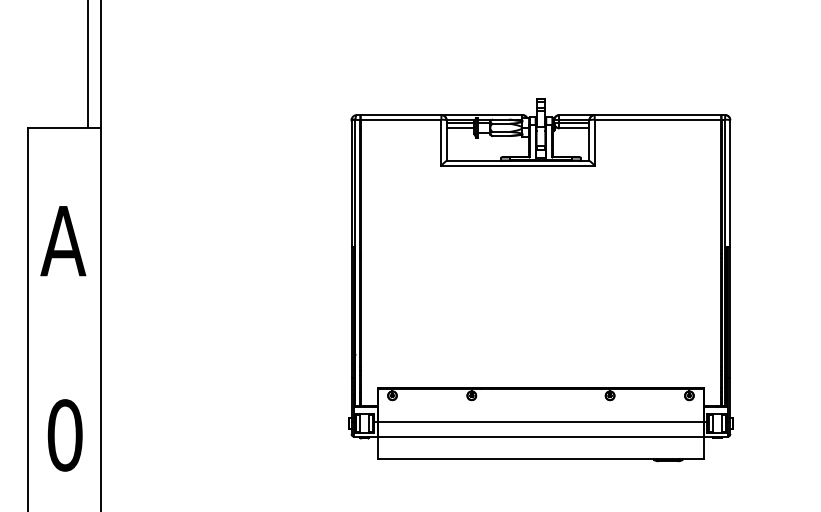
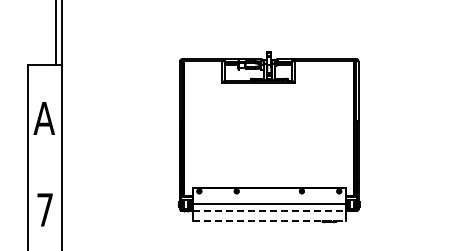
text: (65, 436) -> (45, 210), 0 -> 7
line: (541, 436) -> (269, 210), solid -> dashed
line: (541, 459) -> (269, 221), solid -> dashed

